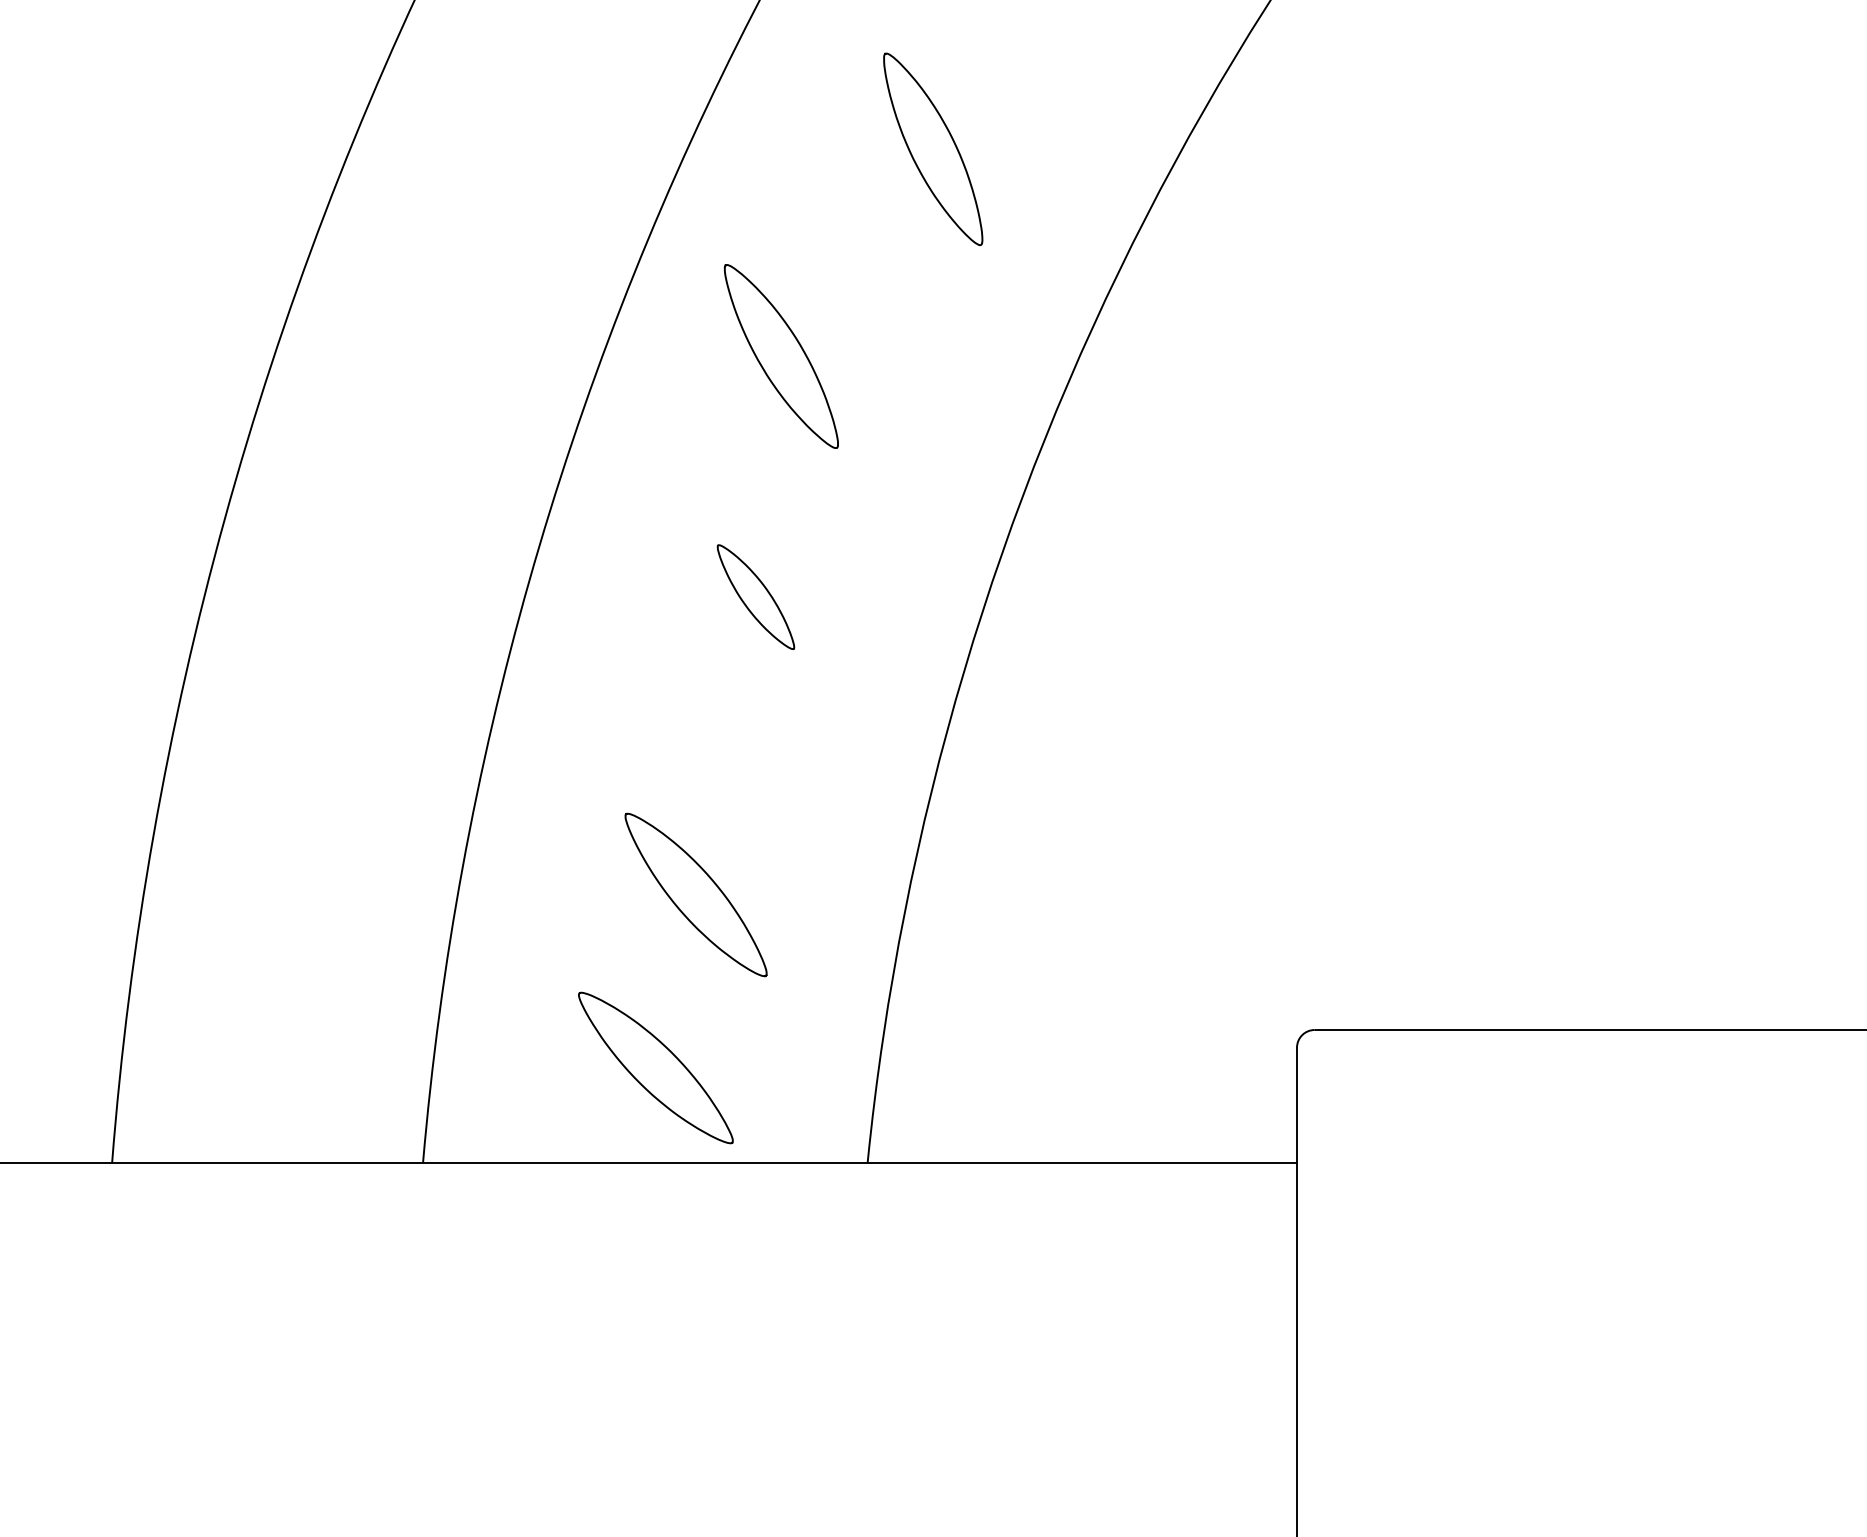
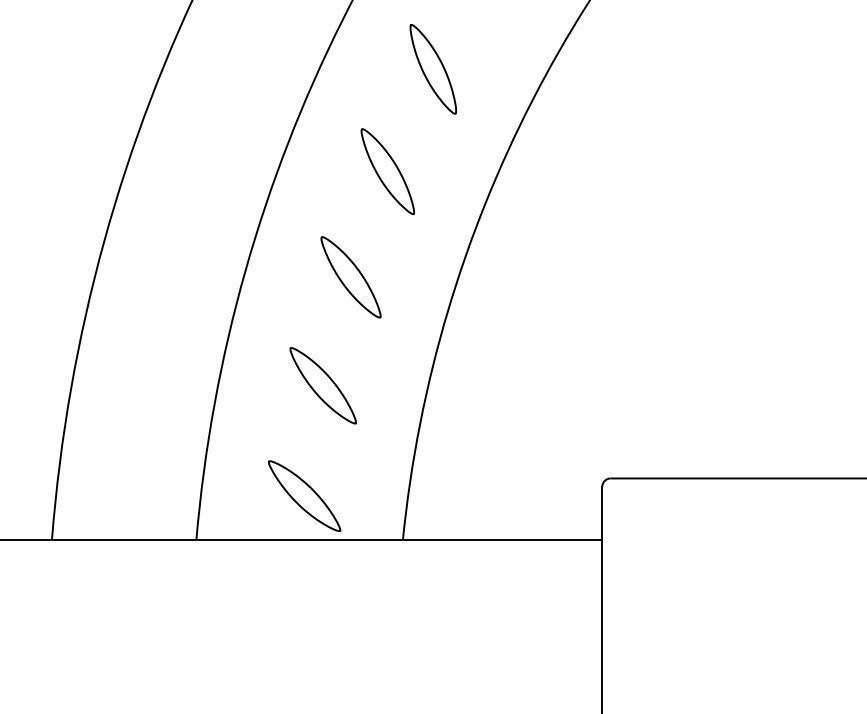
part: (780, 356) -> (387, 171), moved
part: (754, 597) -> (350, 277), size x1.67
part: (694, 894) -> (322, 385), moved

